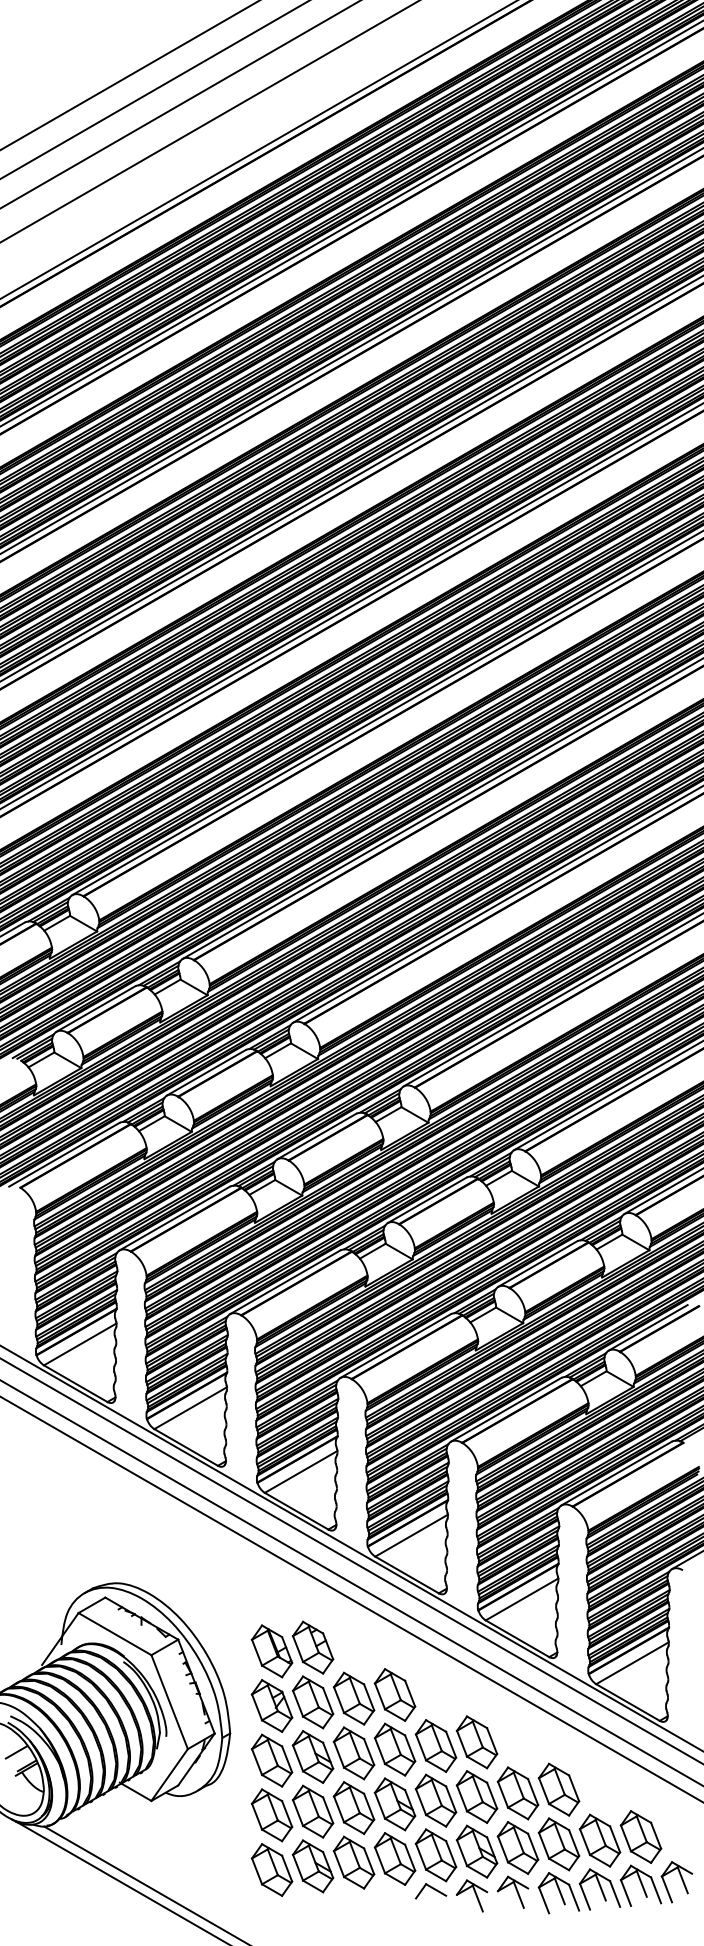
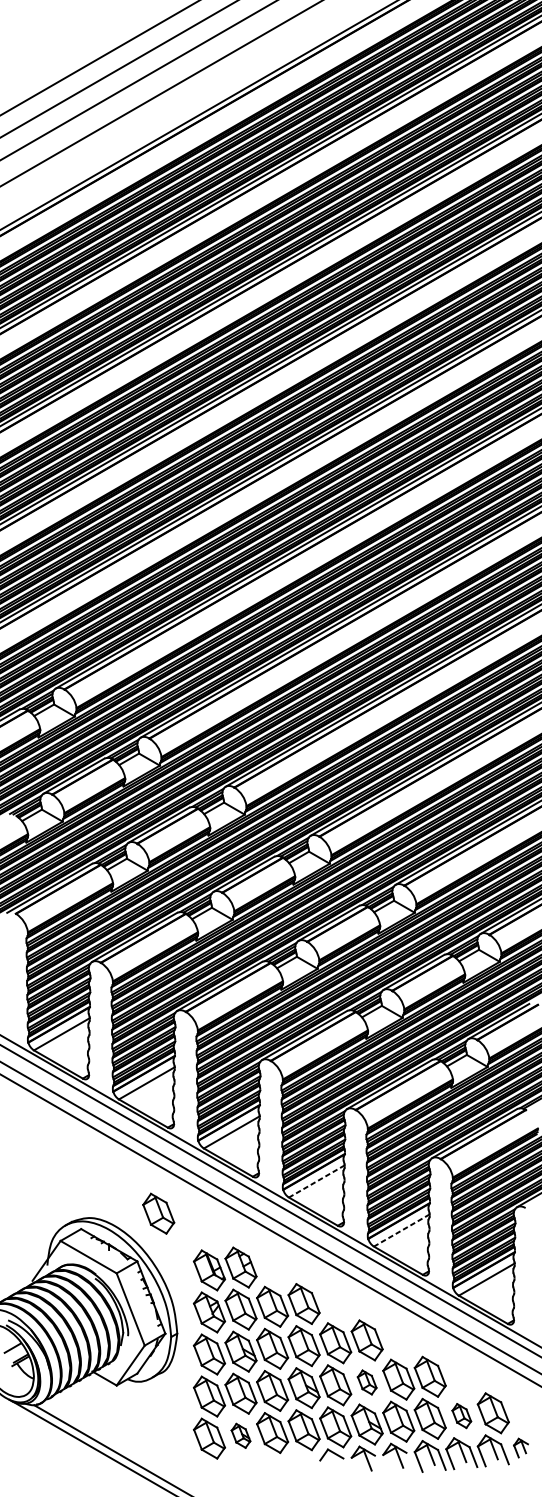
line: (411, 1535) -> (316, 1181), solid -> dashed
part: (206, 1577) -> (159, 1213), added
line: (522, 1599) -> (402, 1230), solid -> dashed
part: (476, 1796) -> (366, 1382), size x0.6
part: (599, 1840) -> (461, 1415), size x0.6
part: (312, 1866) -> (240, 1435), size x0.6
part: (676, 1882) -> (520, 1448), size x0.6

